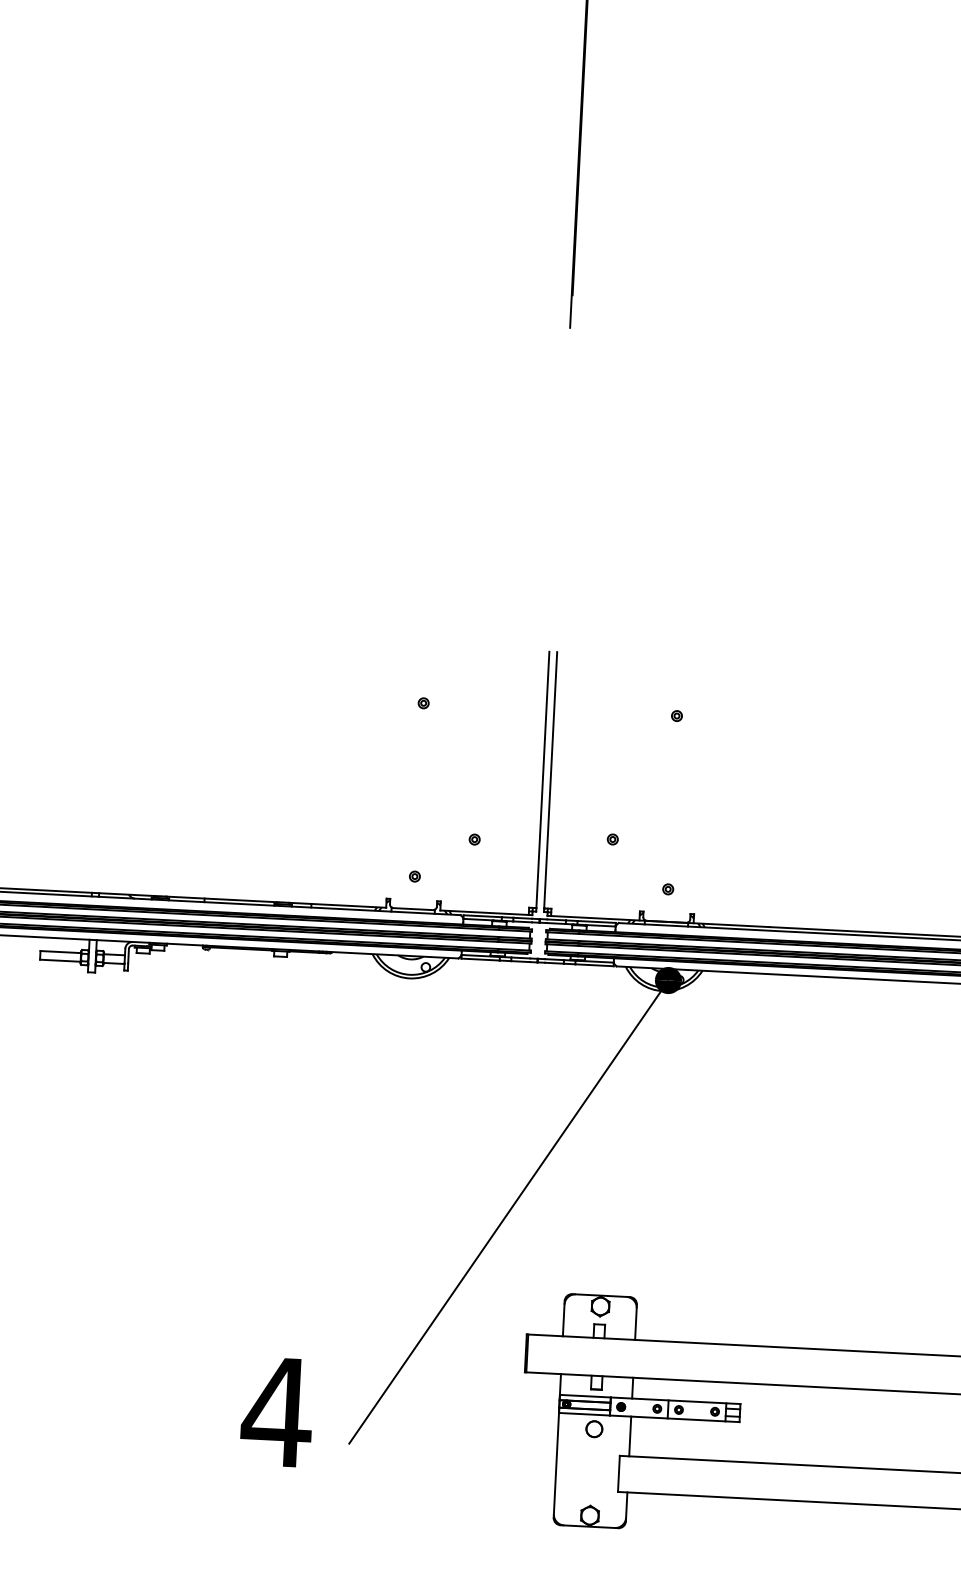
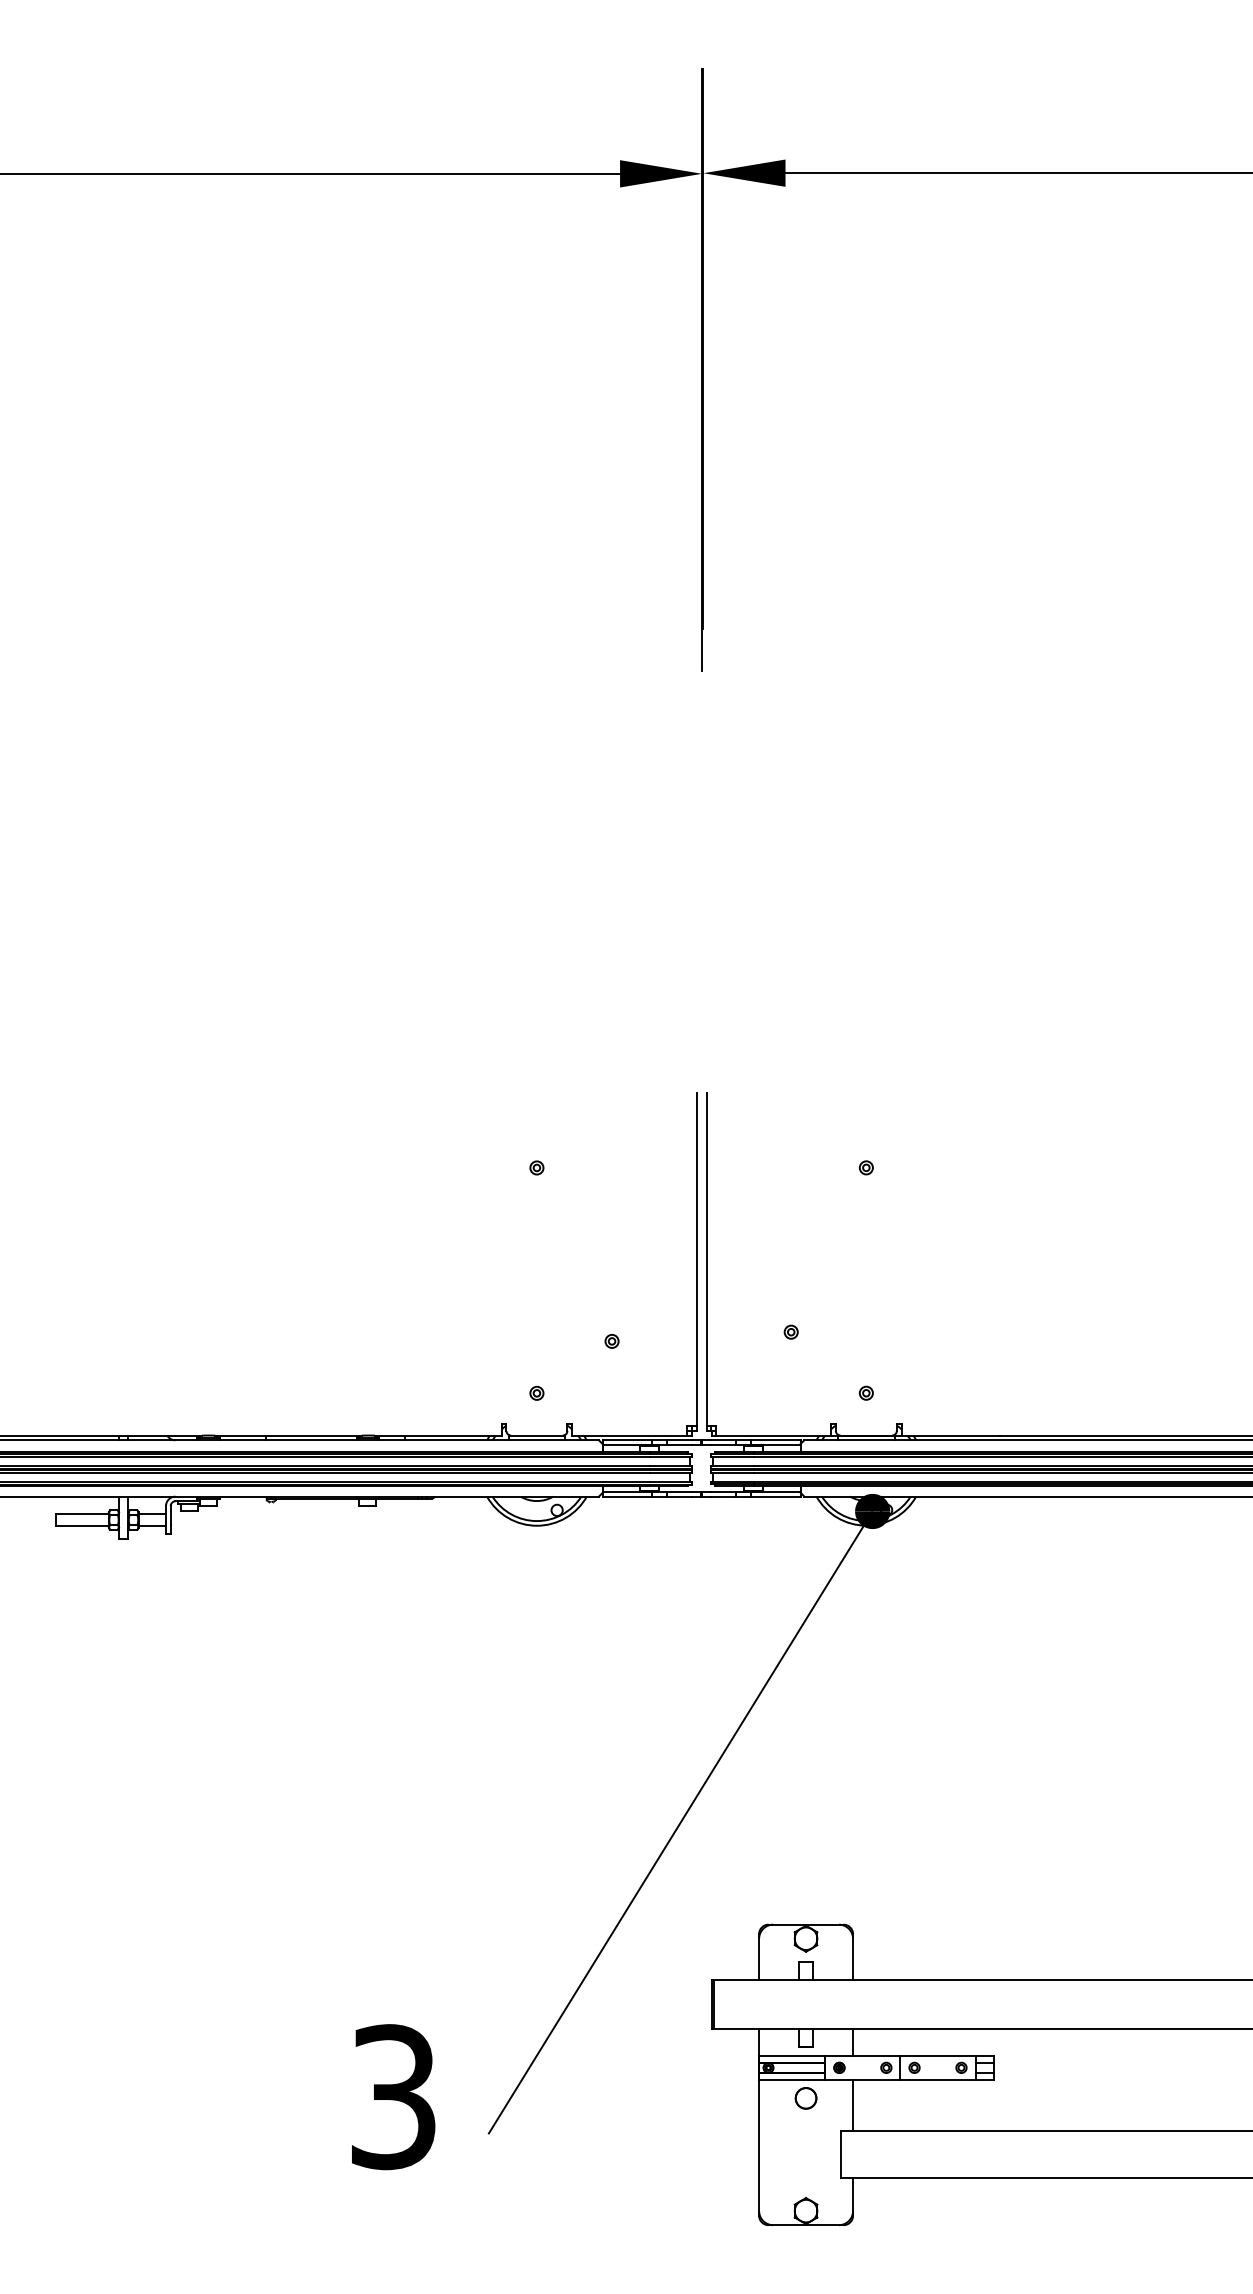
text: (277, 1412) -> (393, 2097), 4 -> 3

